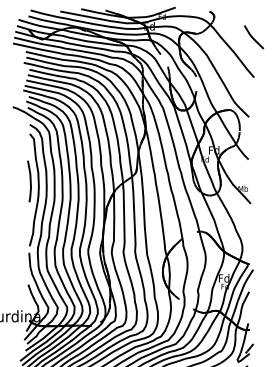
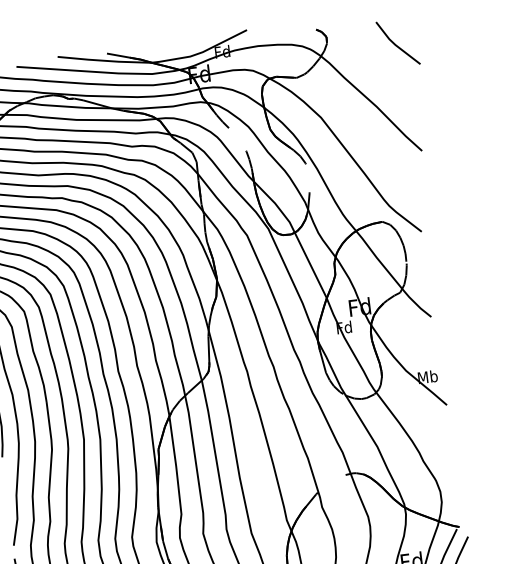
line: (253, 37) -> (397, 43), moved

